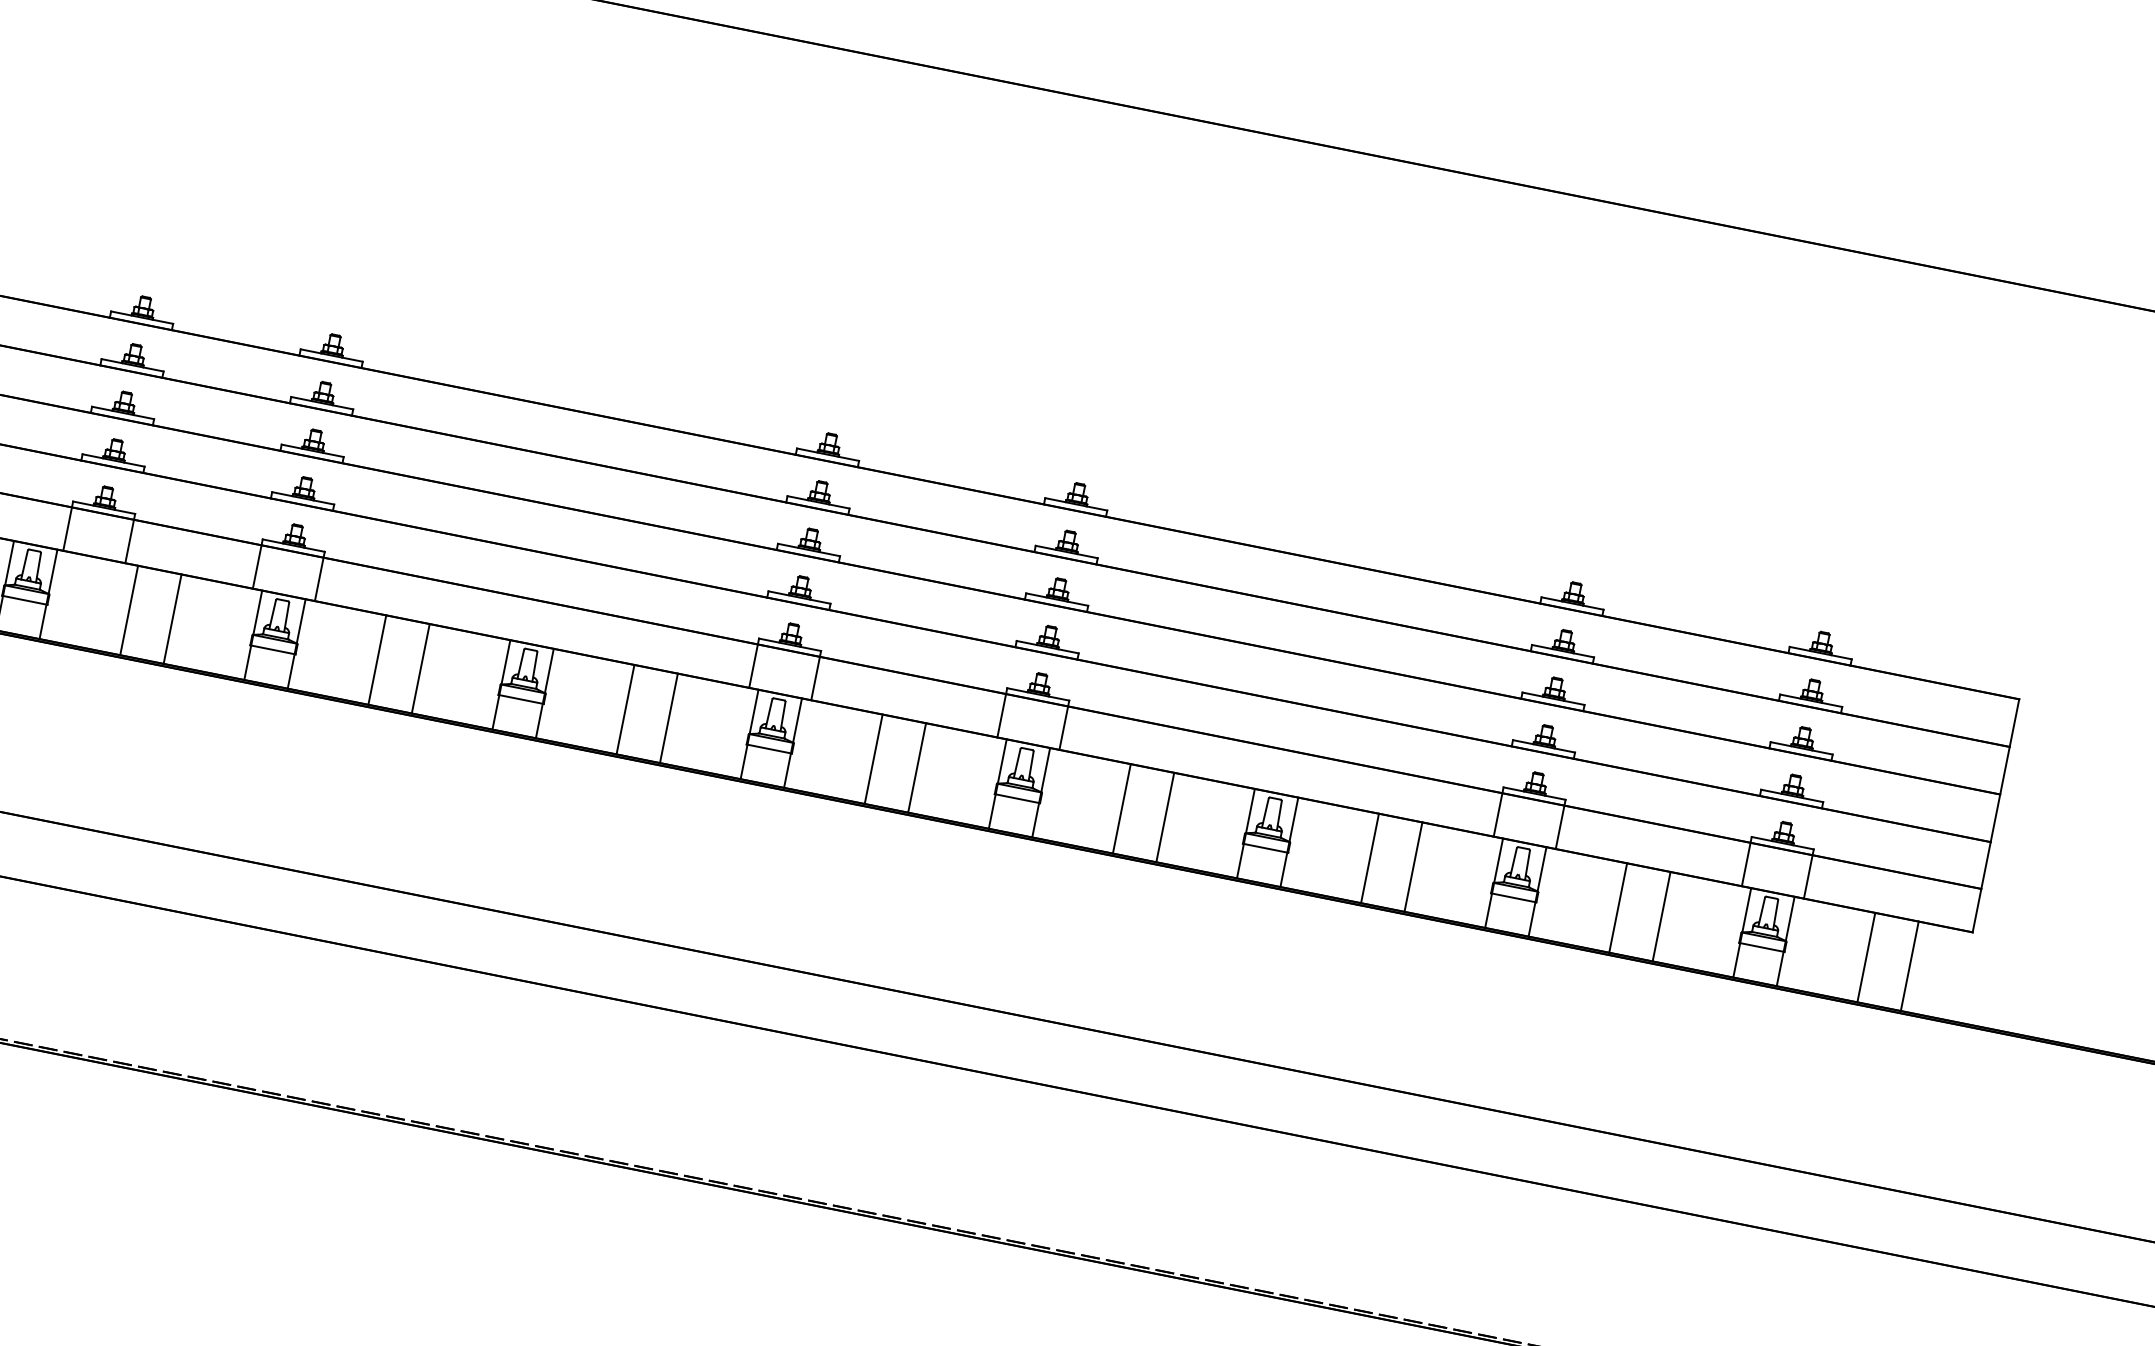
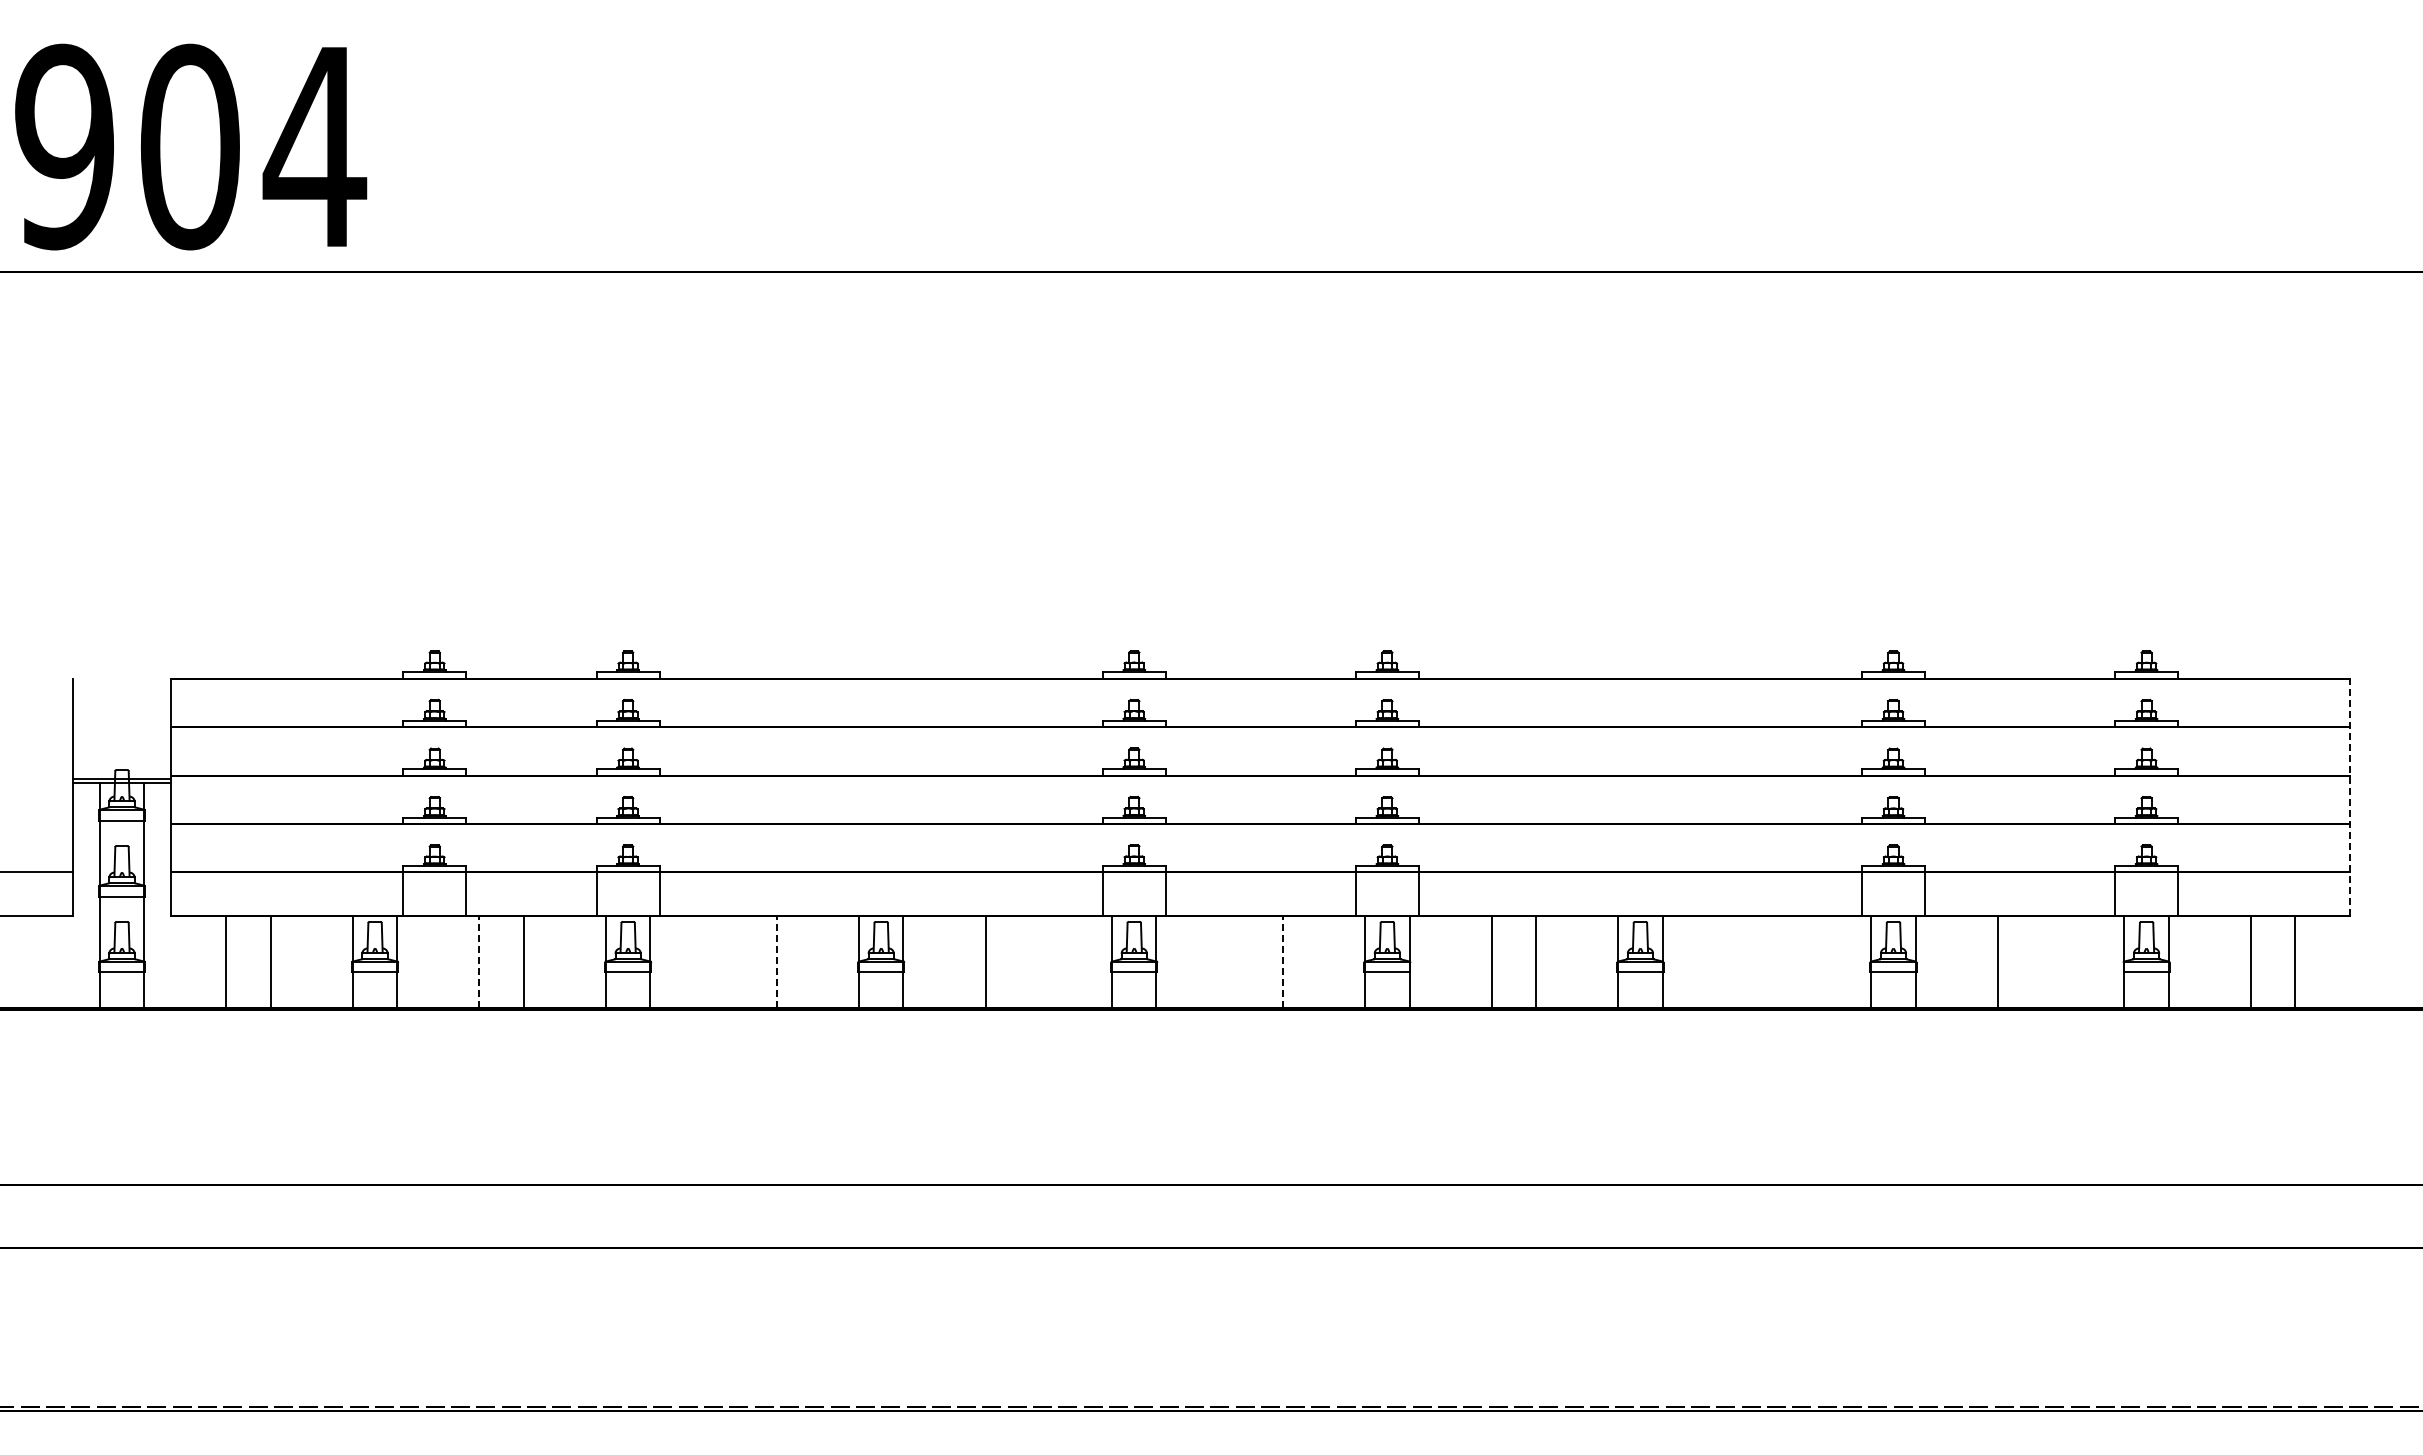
line: (129, 610) -> (479, 961), solid -> dashed
line: (377, 659) -> (732, 961), removed
line: (420, 668) -> (776, 961), solid -> dashed
line: (668, 717) -> (1029, 961), removed
line: (873, 758) -> (1238, 961), removed
line: (916, 768) -> (1282, 962), solid -> dashed
line: (1996, 815) -> (2350, 797), solid -> dashed
line: (1369, 857) -> (1744, 961), removed
line: (1413, 866) -> (1789, 961), removed
line: (1661, 916) -> (2042, 961), removed

